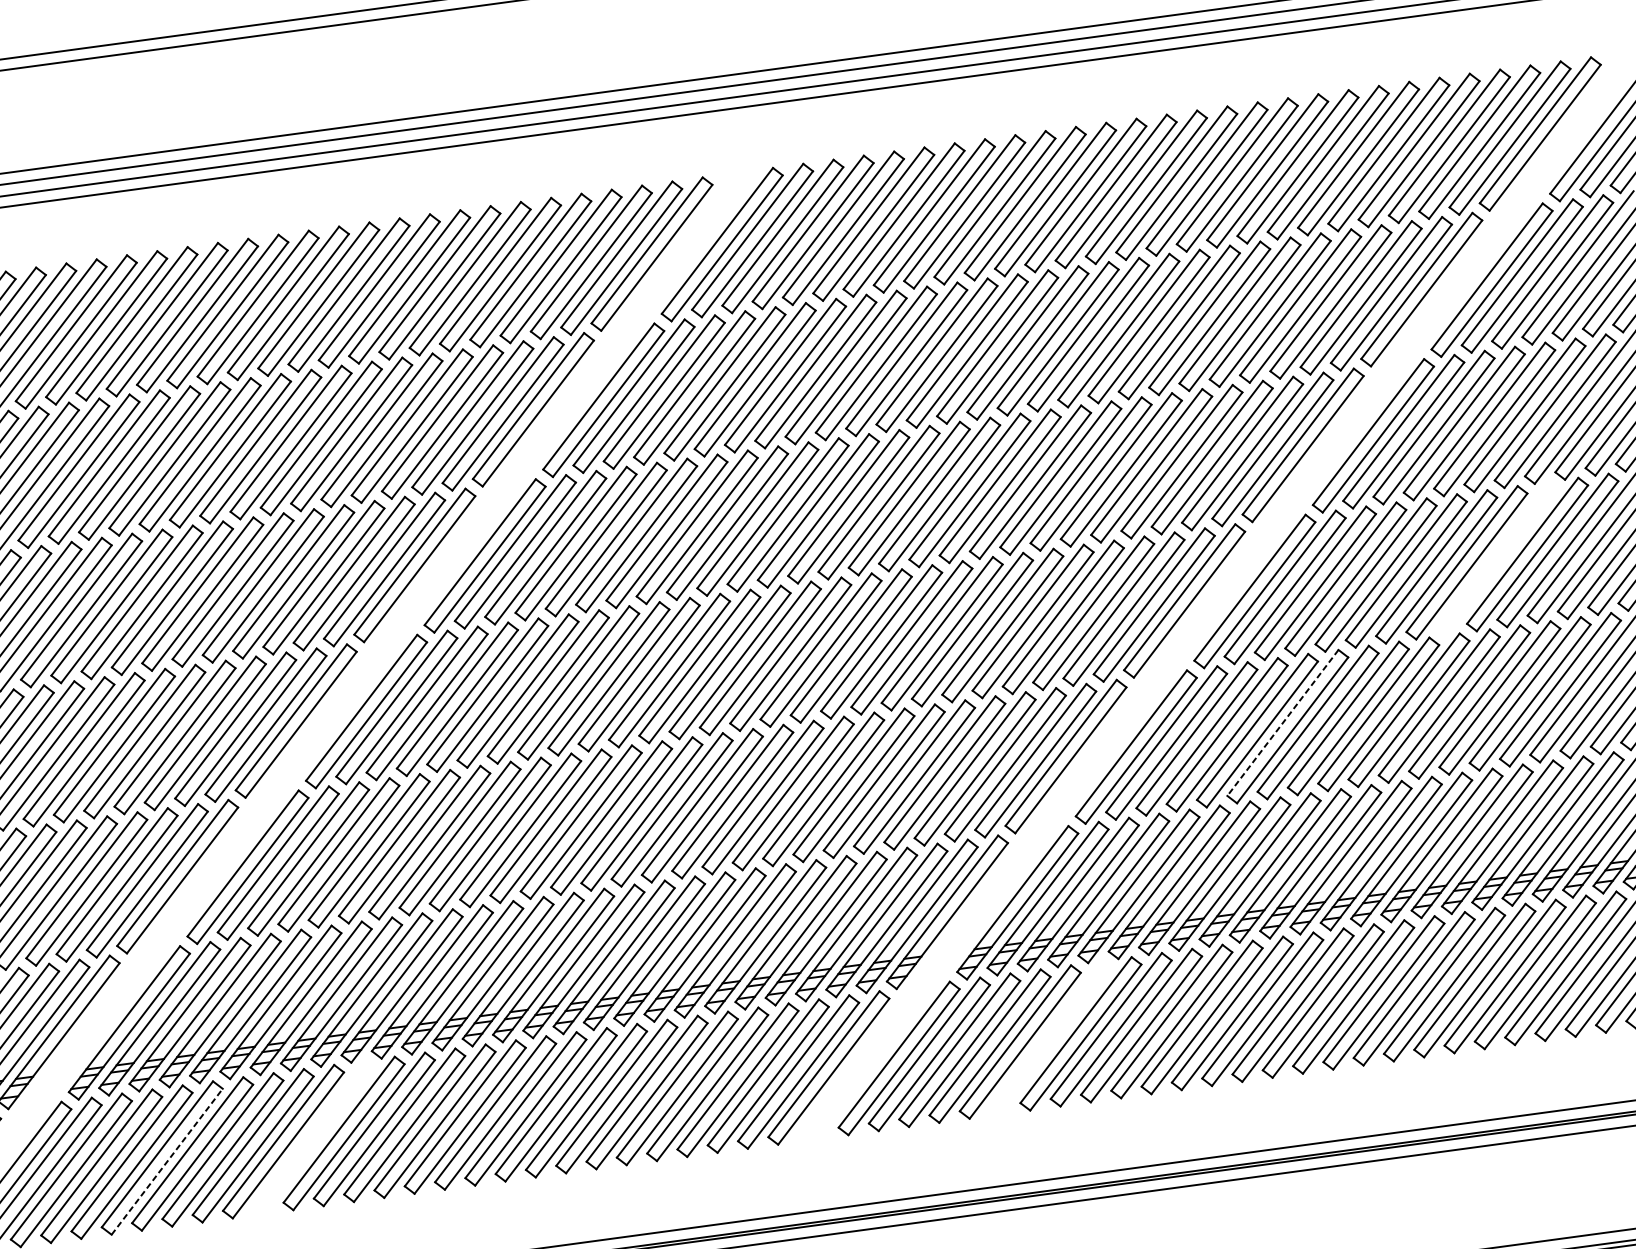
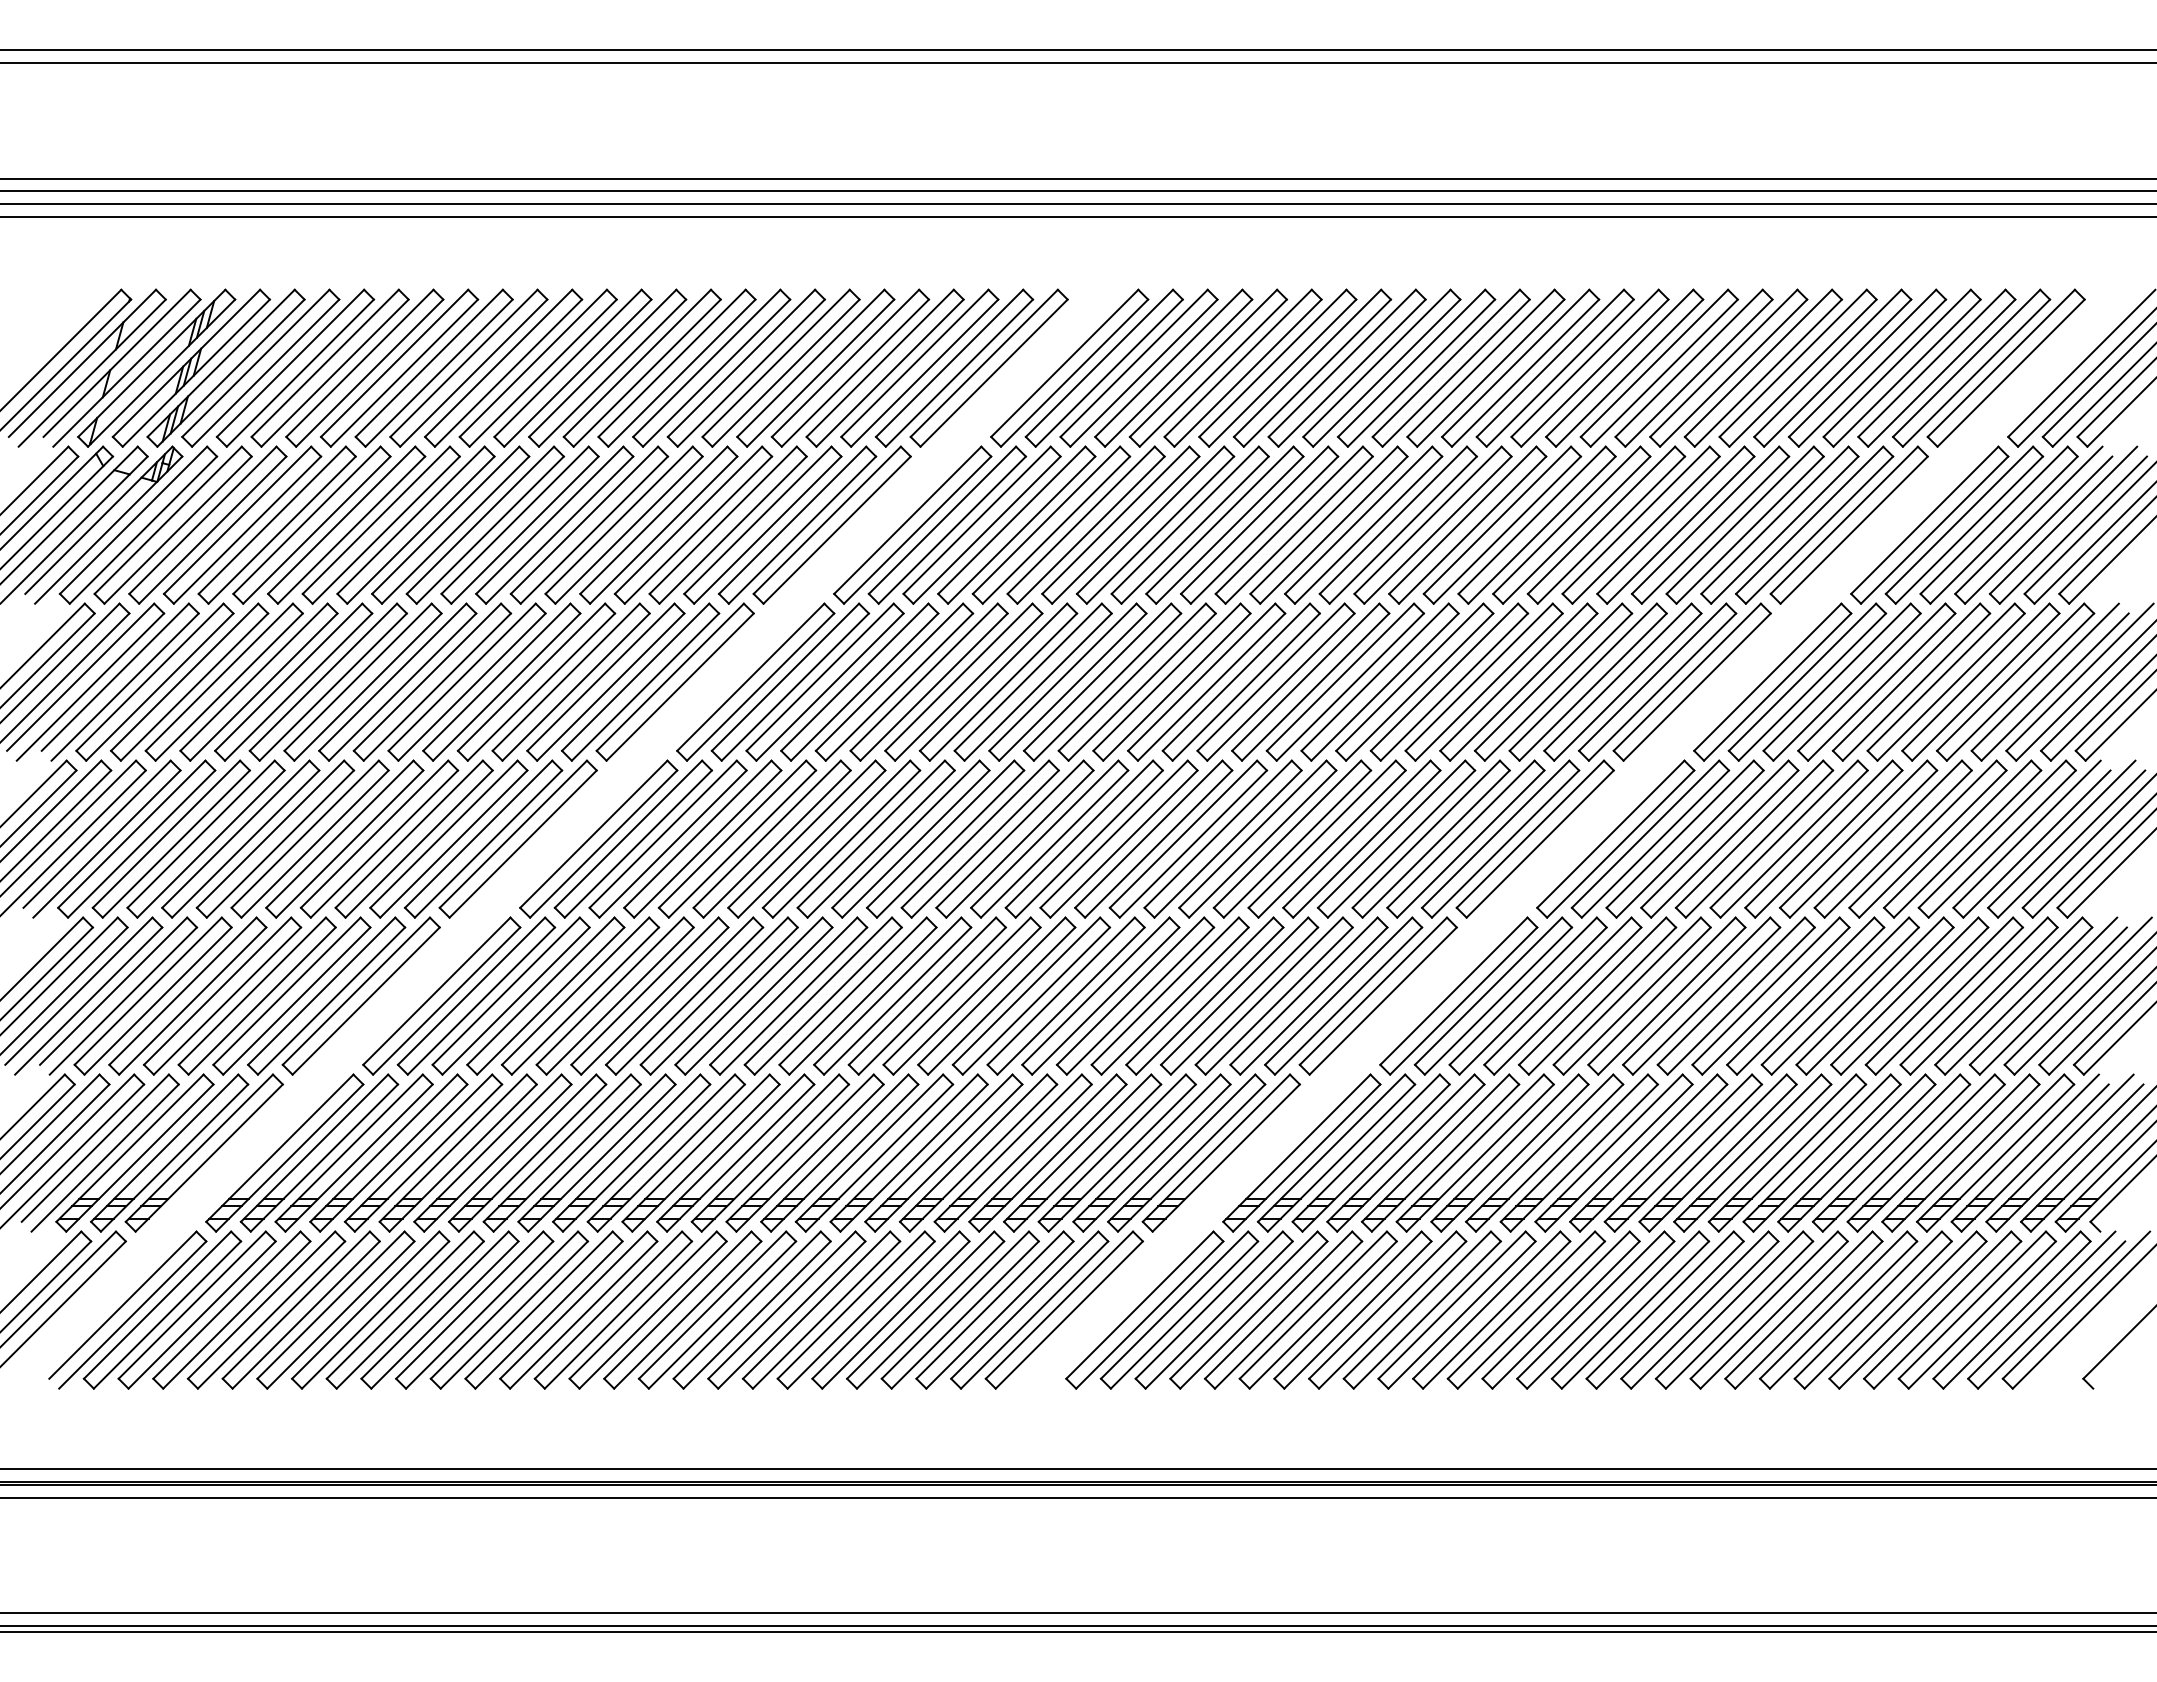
part: (1496, 558) -> (1892, 838), added
line: (1283, 723) -> (1627, 991), dashed -> solid
part: (1049, 1037) -> (1317, 1309), added
part: (313, 1137) -> (474, 1309), added
line: (167, 1161) -> (306, 1314), dashed -> solid

